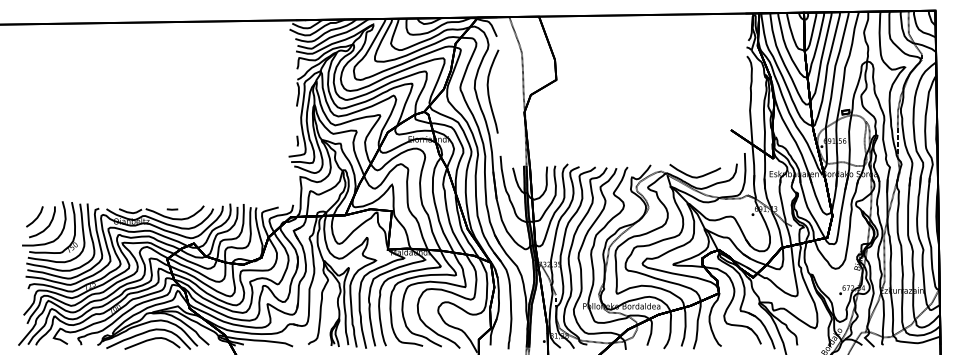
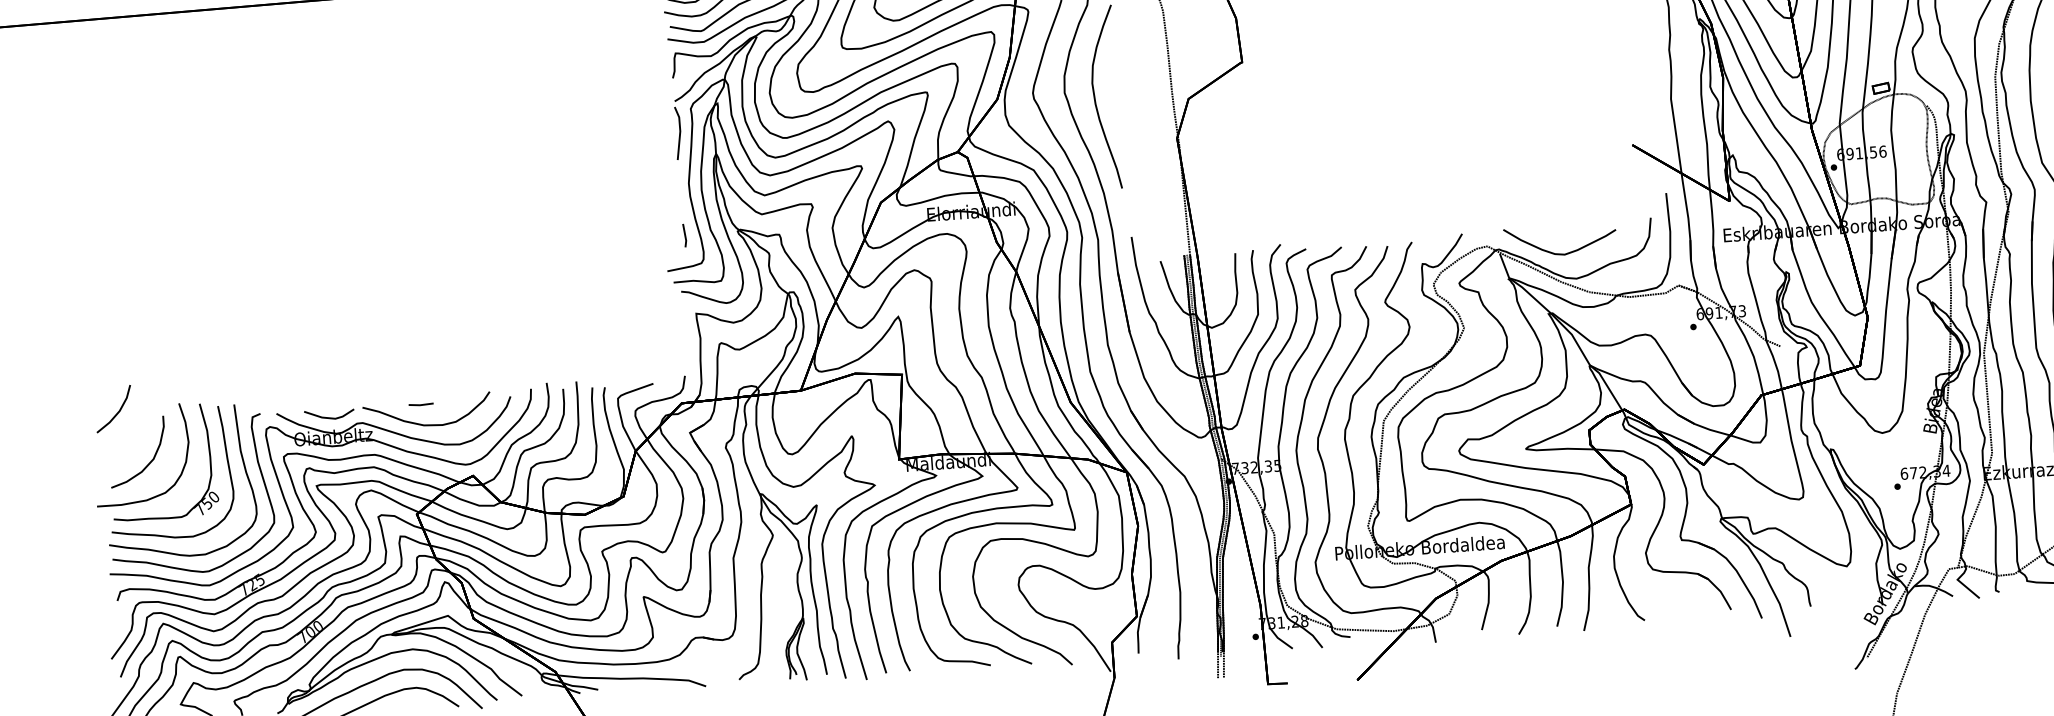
part: (34, 216) -> (113, 408), moved

